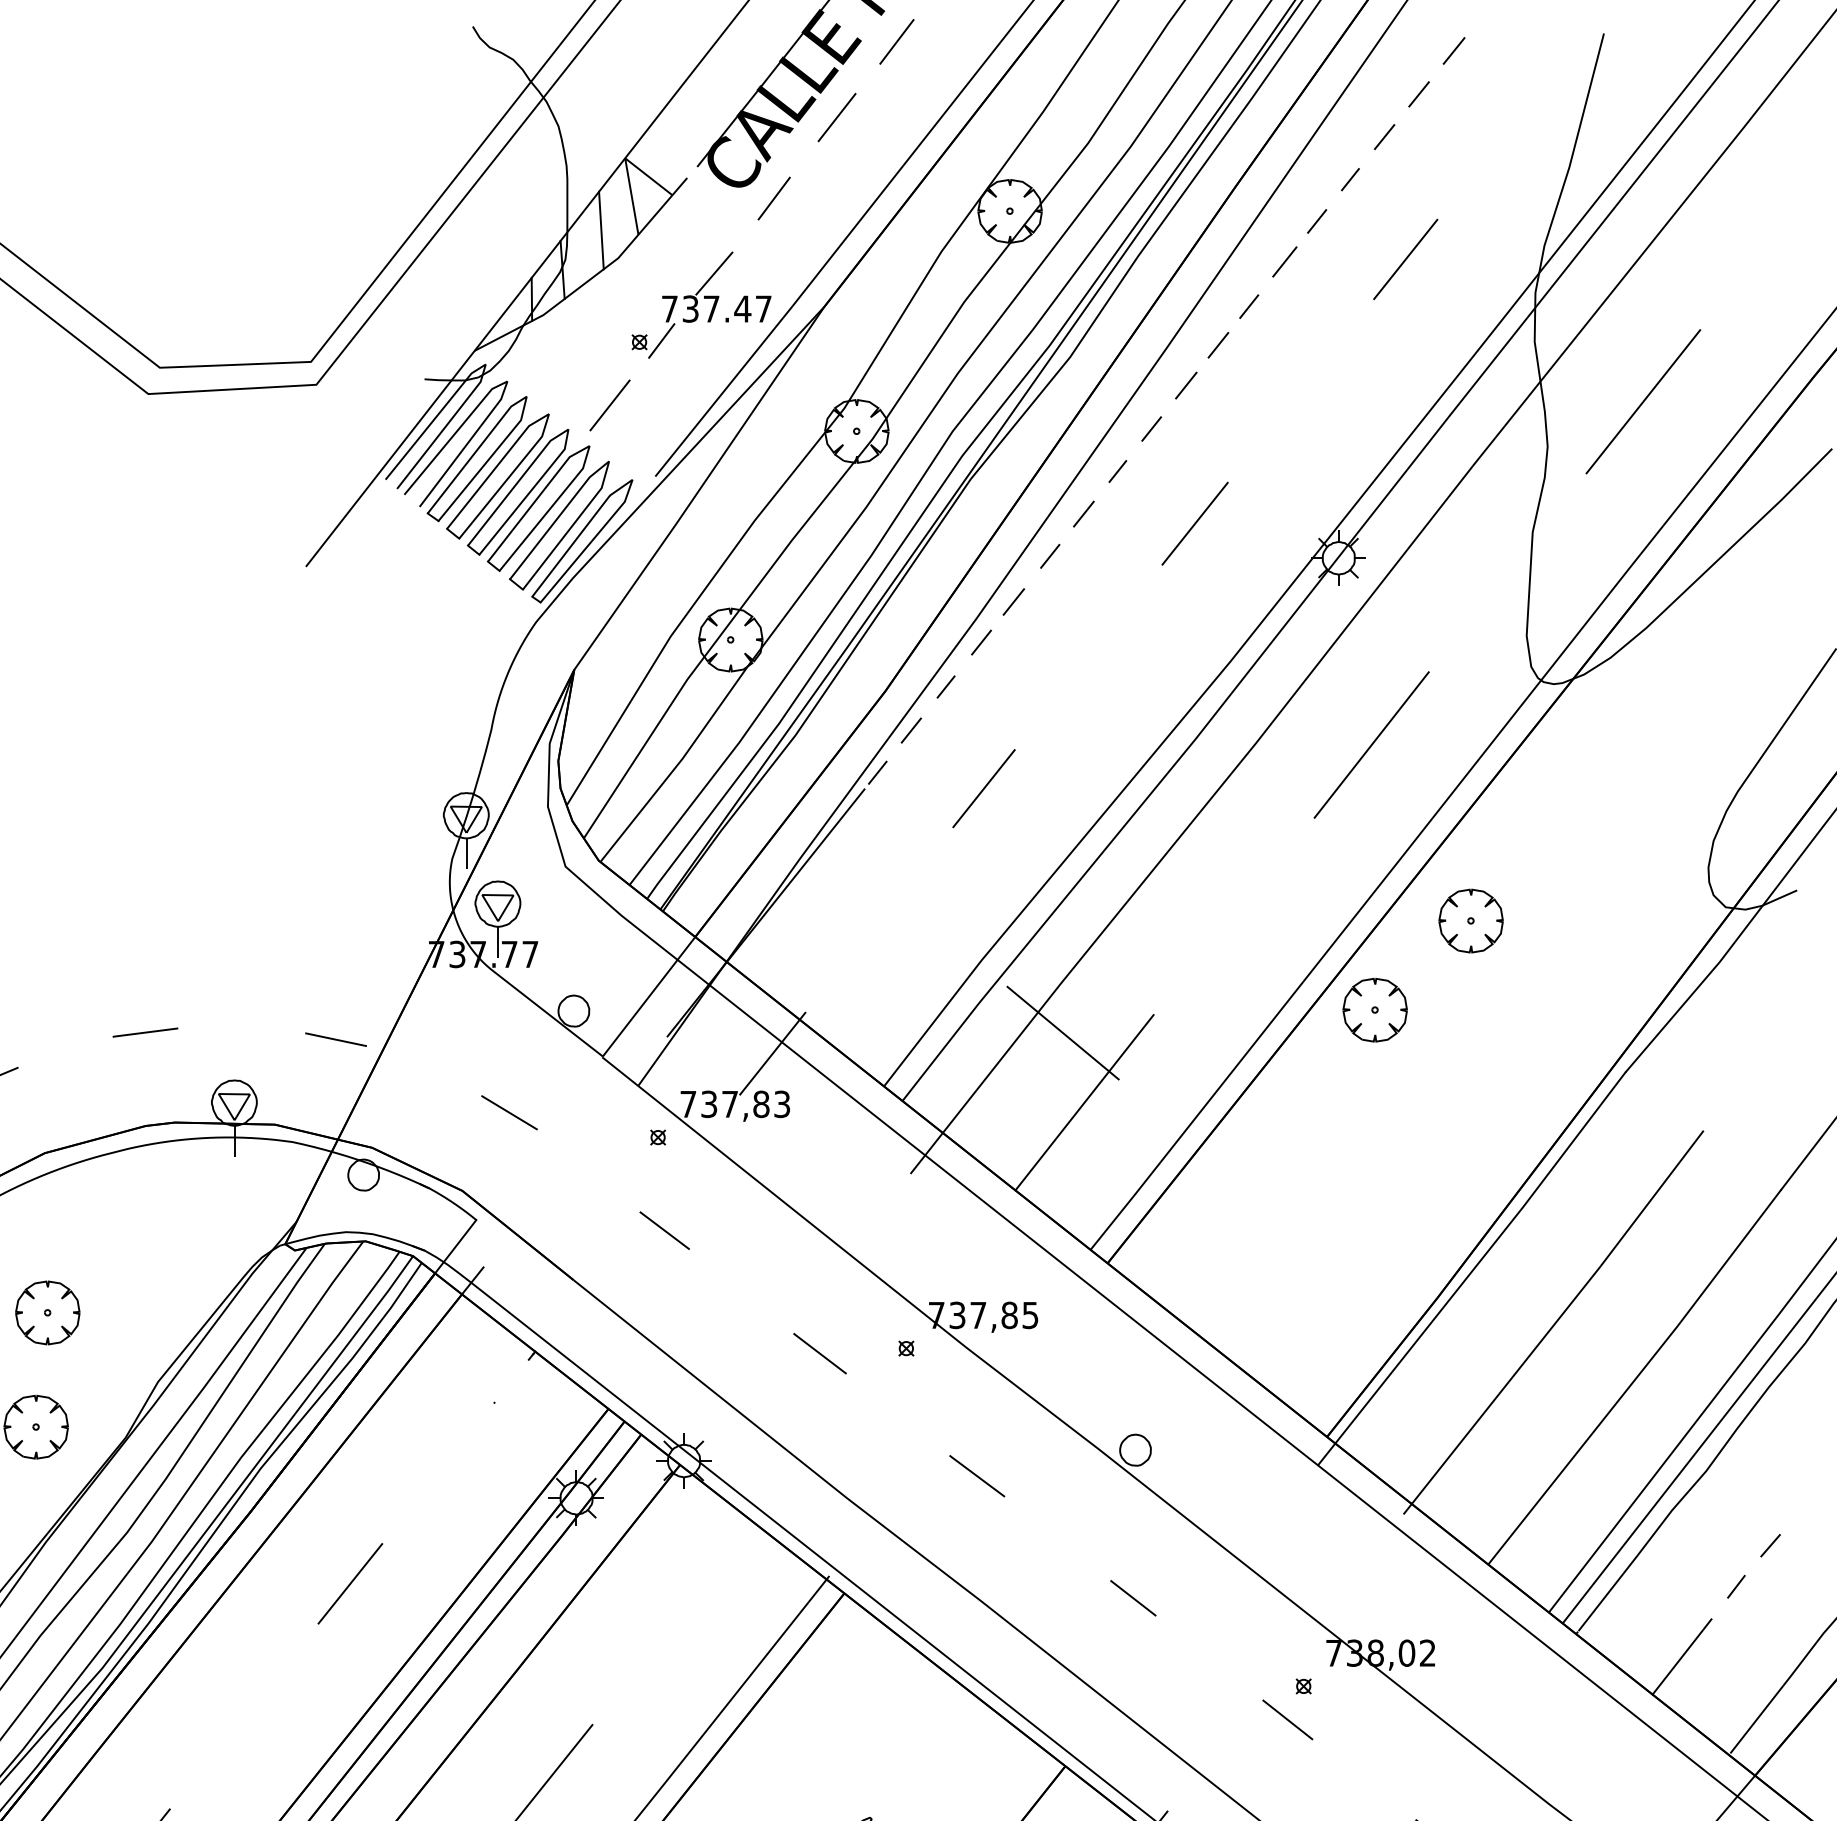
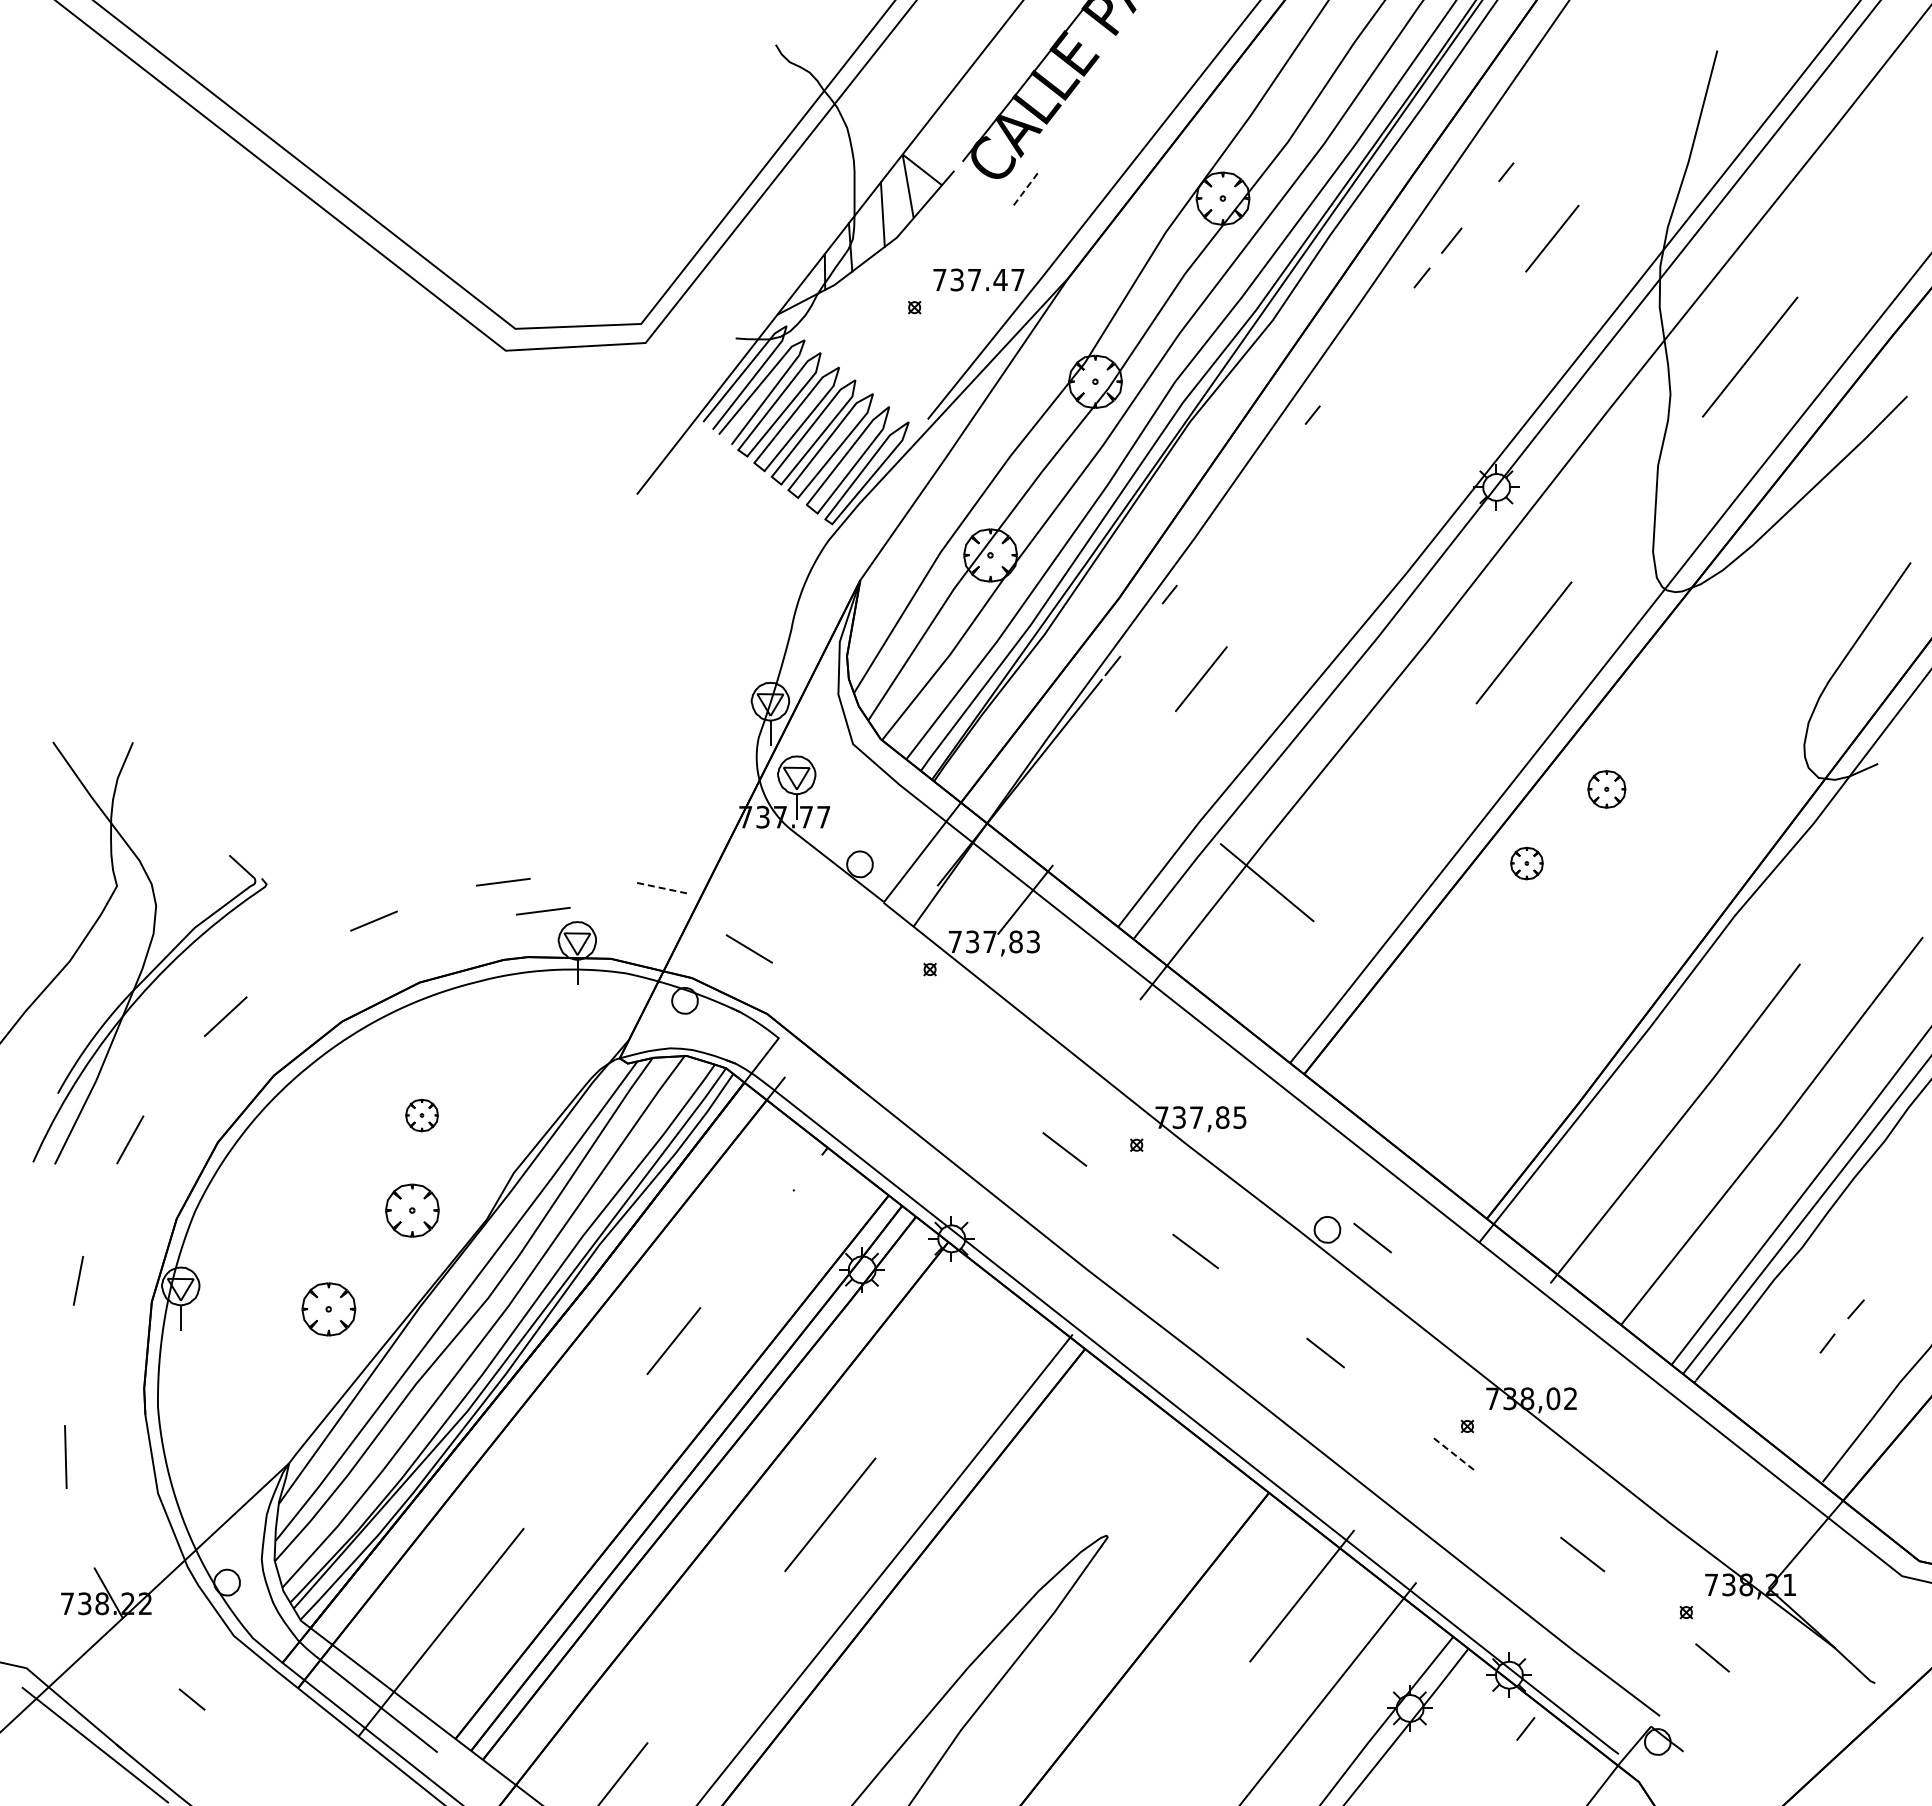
line: (896, 41) -> (1128, 57), removed
line: (1453, 50) -> (1592, 64), removed
line: (1419, 94) -> (1563, 101), removed
line: (836, 117) -> (1078, 120), removed
line: (1384, 136) -> (1534, 136), removed
line: (773, 199) -> (1026, 188), solid -> dashed
line: (1316, 220) -> (1478, 206), removed
line: (713, 273) -> (976, 250), removed
line: (661, 340) -> (932, 306), removed
line: (1218, 344) -> (1396, 309), removed
line: (1186, 385) -> (1369, 343), removed
line: (609, 404) -> (889, 359), removed
line: (1151, 428) -> (1340, 379), removed
line: (1083, 513) -> (1284, 450), removed
line: (1194, 523) -> (1376, 458), removed
line: (1050, 555) -> (1256, 485), removed
line: (1013, 601) -> (1225, 523), removed
line: (981, 642) -> (1199, 557), removed
line: (910, 730) -> (1140, 630), removed
part: (1470, 921) -> (1606, 789), size x0.7
part: (1374, 1010) -> (1526, 863), size x0.6
line: (336, 1040) -> (662, 888), solid -> dashed
line: (193, 1067) -> (543, 911), added
line: (1083, 1102) -> (1284, 940), removed
line: (508, 1112) -> (748, 948), moved
line: (664, 1231) -> (935, 1047), removed
part: (47, 1312) -> (421, 1115), size x0.6
line: (1189, 1459) -> (1372, 1237), added
line: (1681, 1656) -> (1781, 1401), removed
line: (1288, 1720) -> (1454, 1454), solid -> dashed

